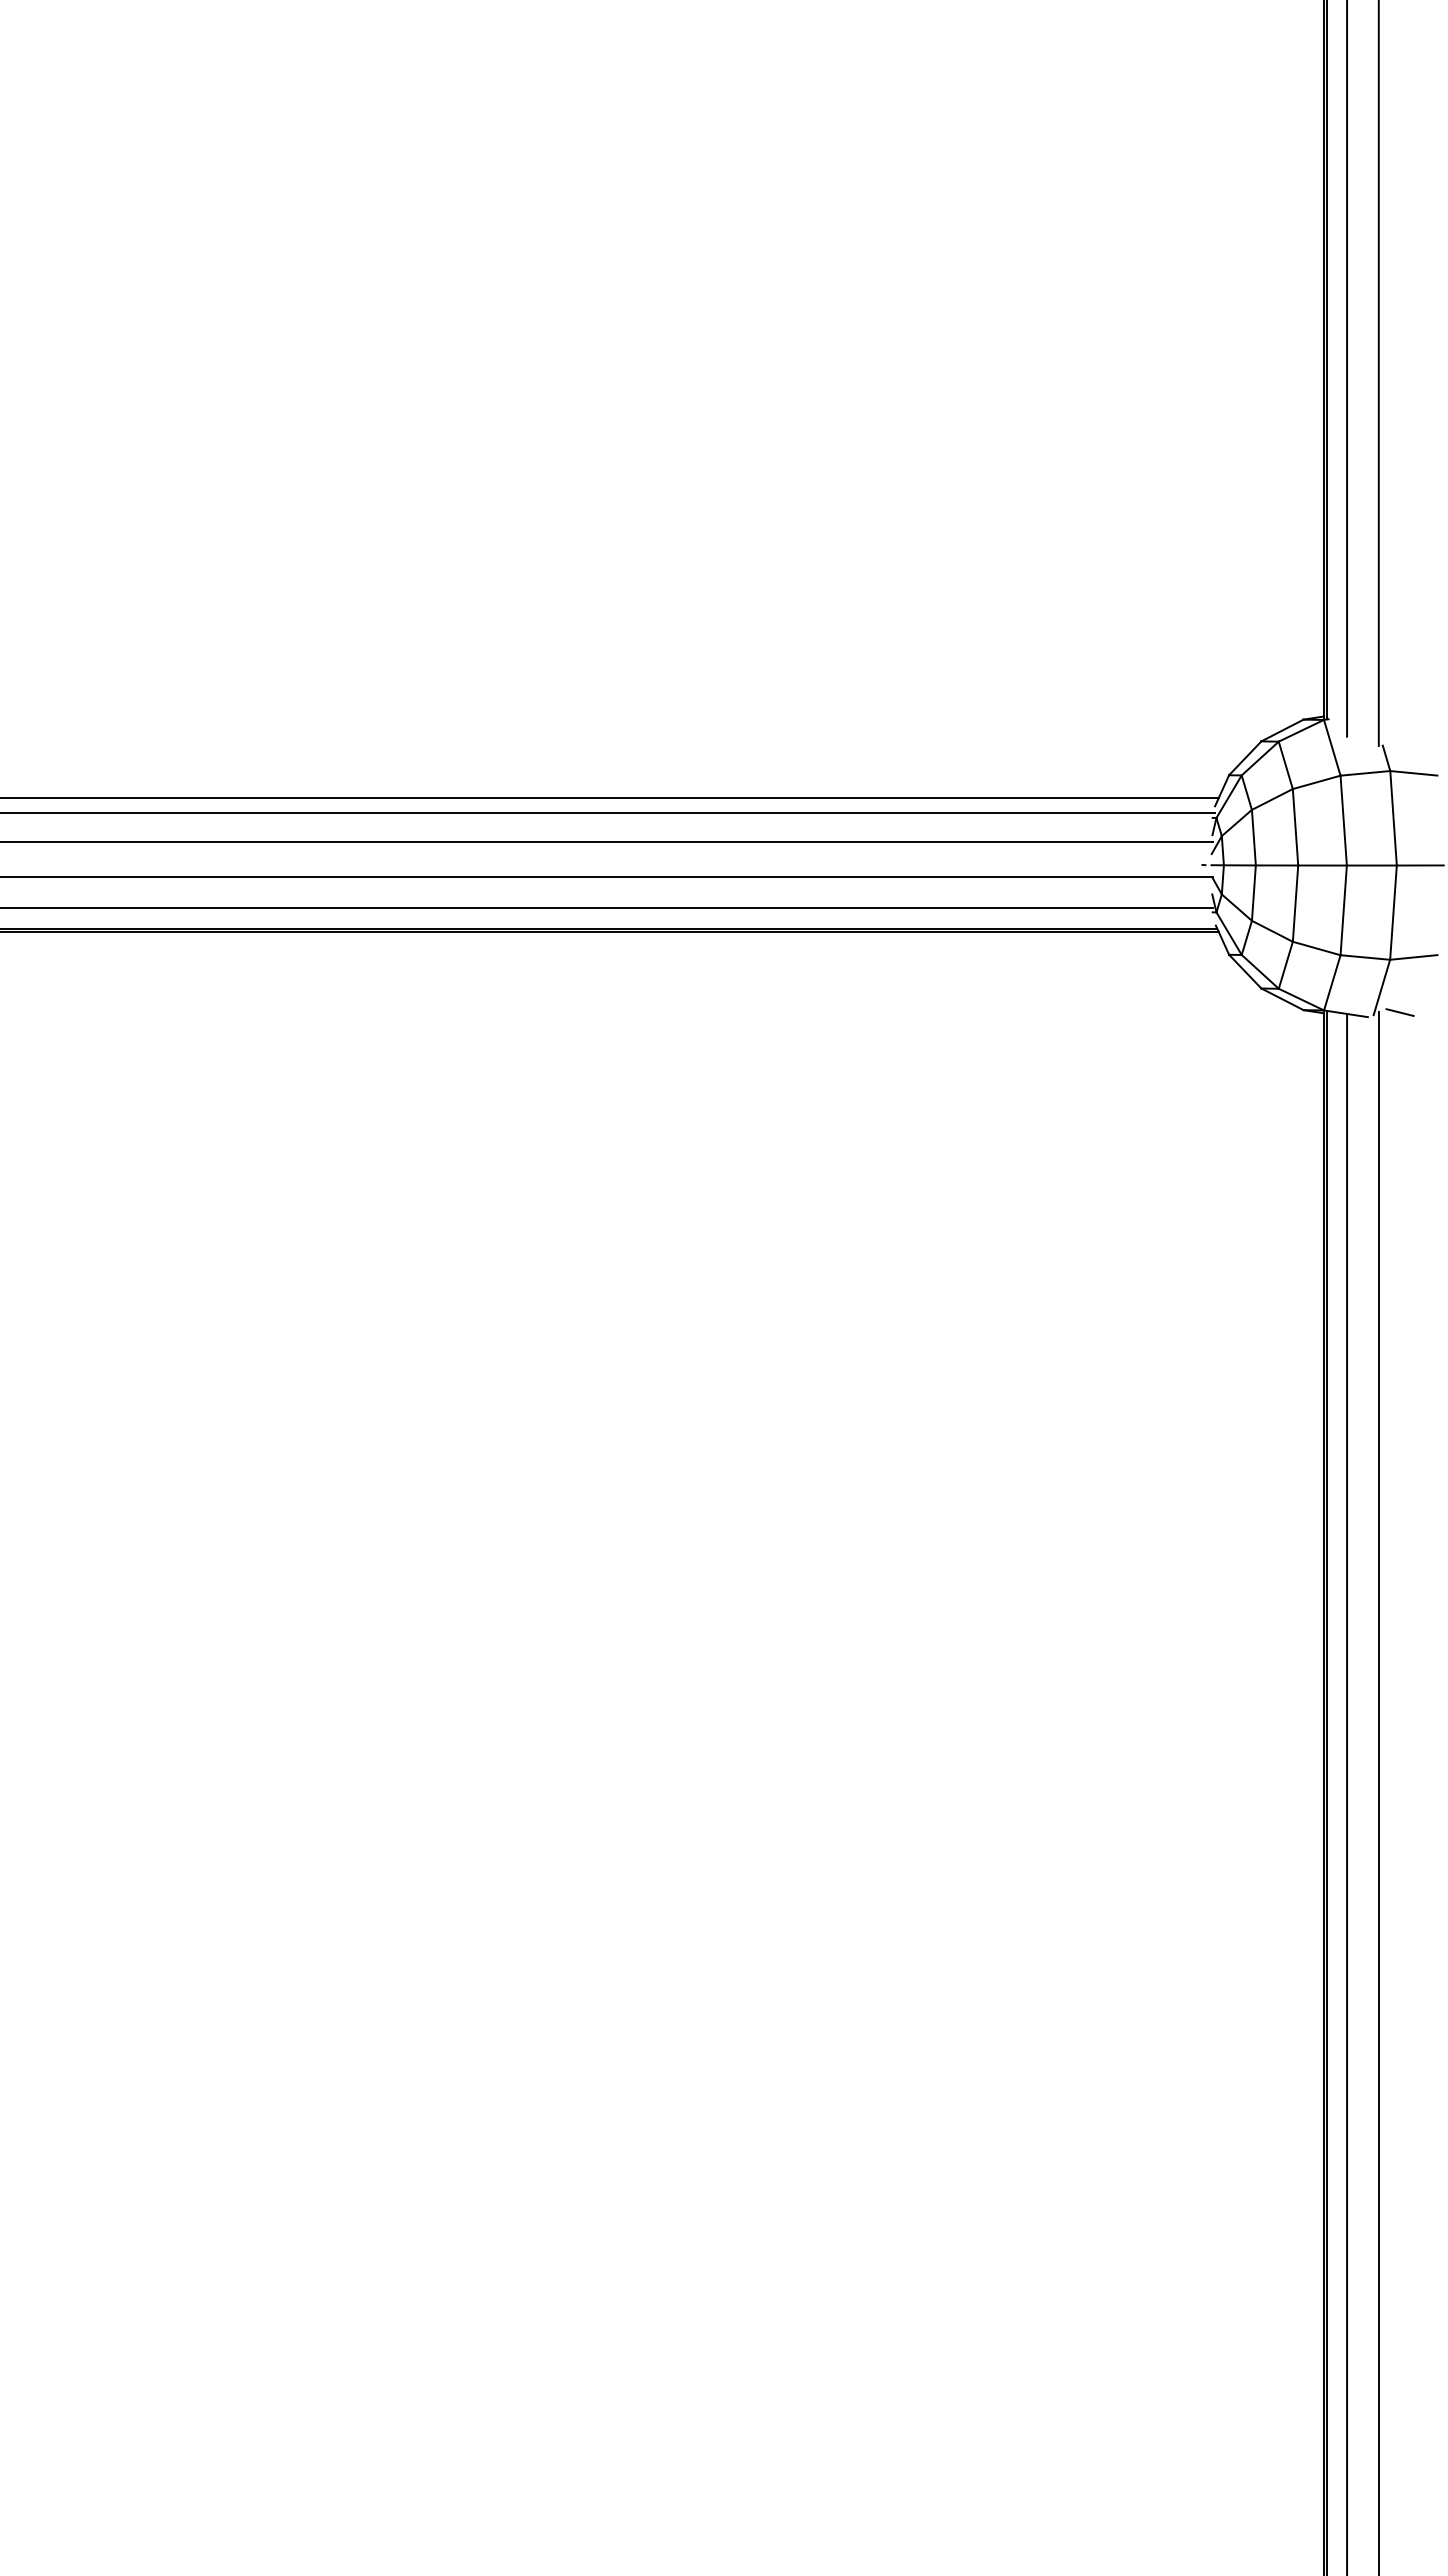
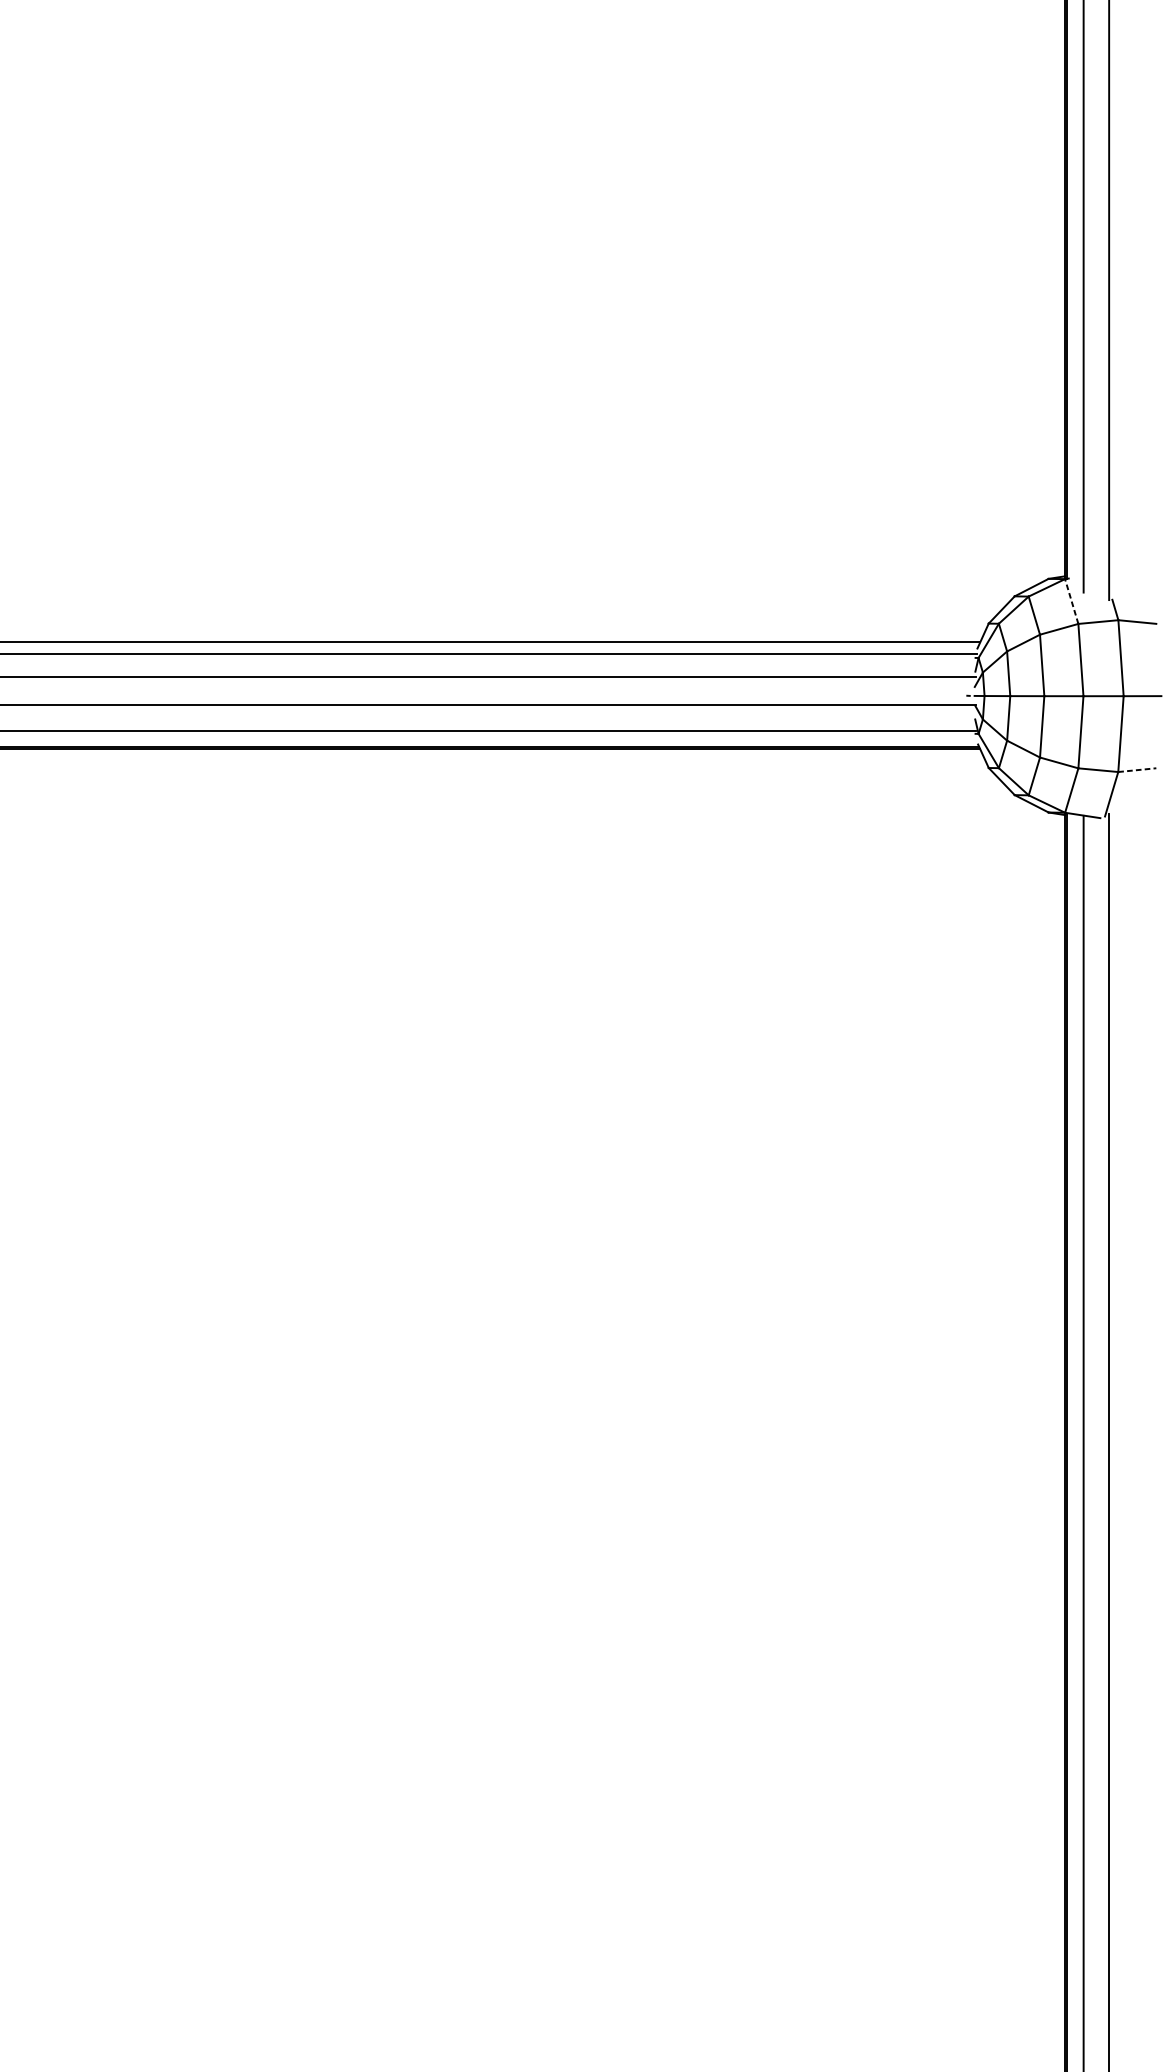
line: (1332, 747) -> (1071, 601), solid -> dashed
line: (1413, 957) -> (1137, 770), solid -> dashed
line: (1399, 1012) -> (1125, 814), removed

